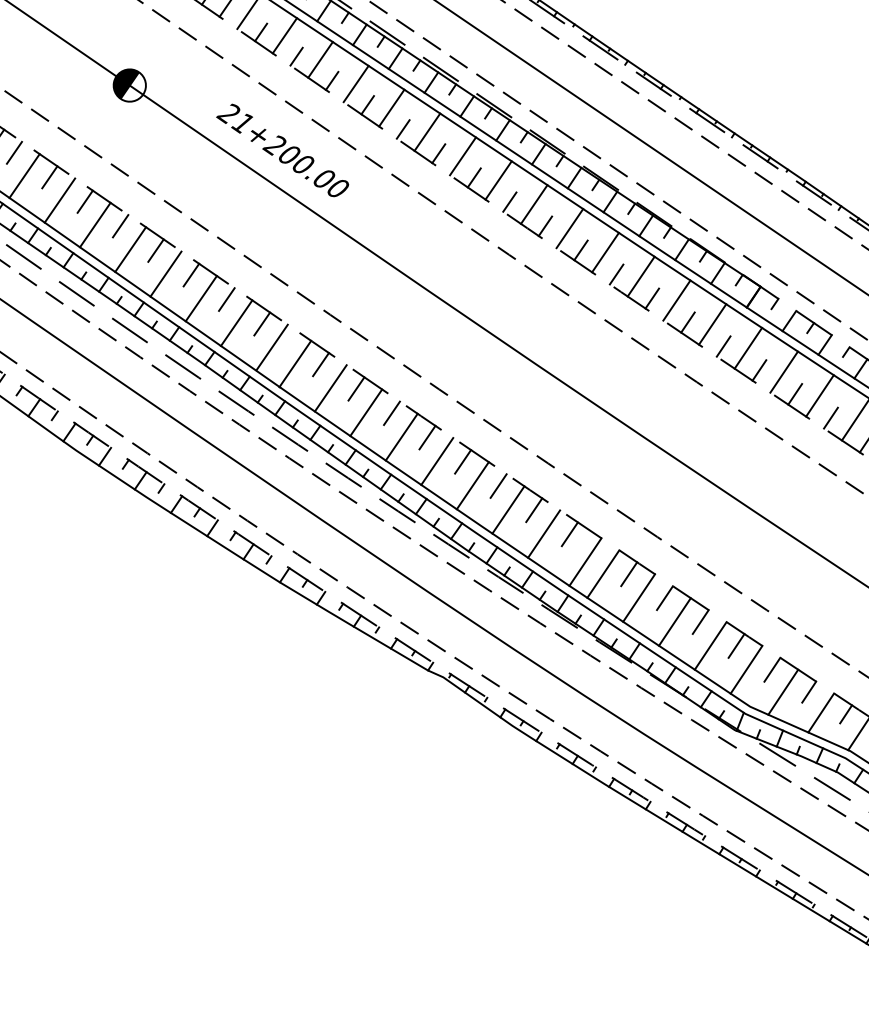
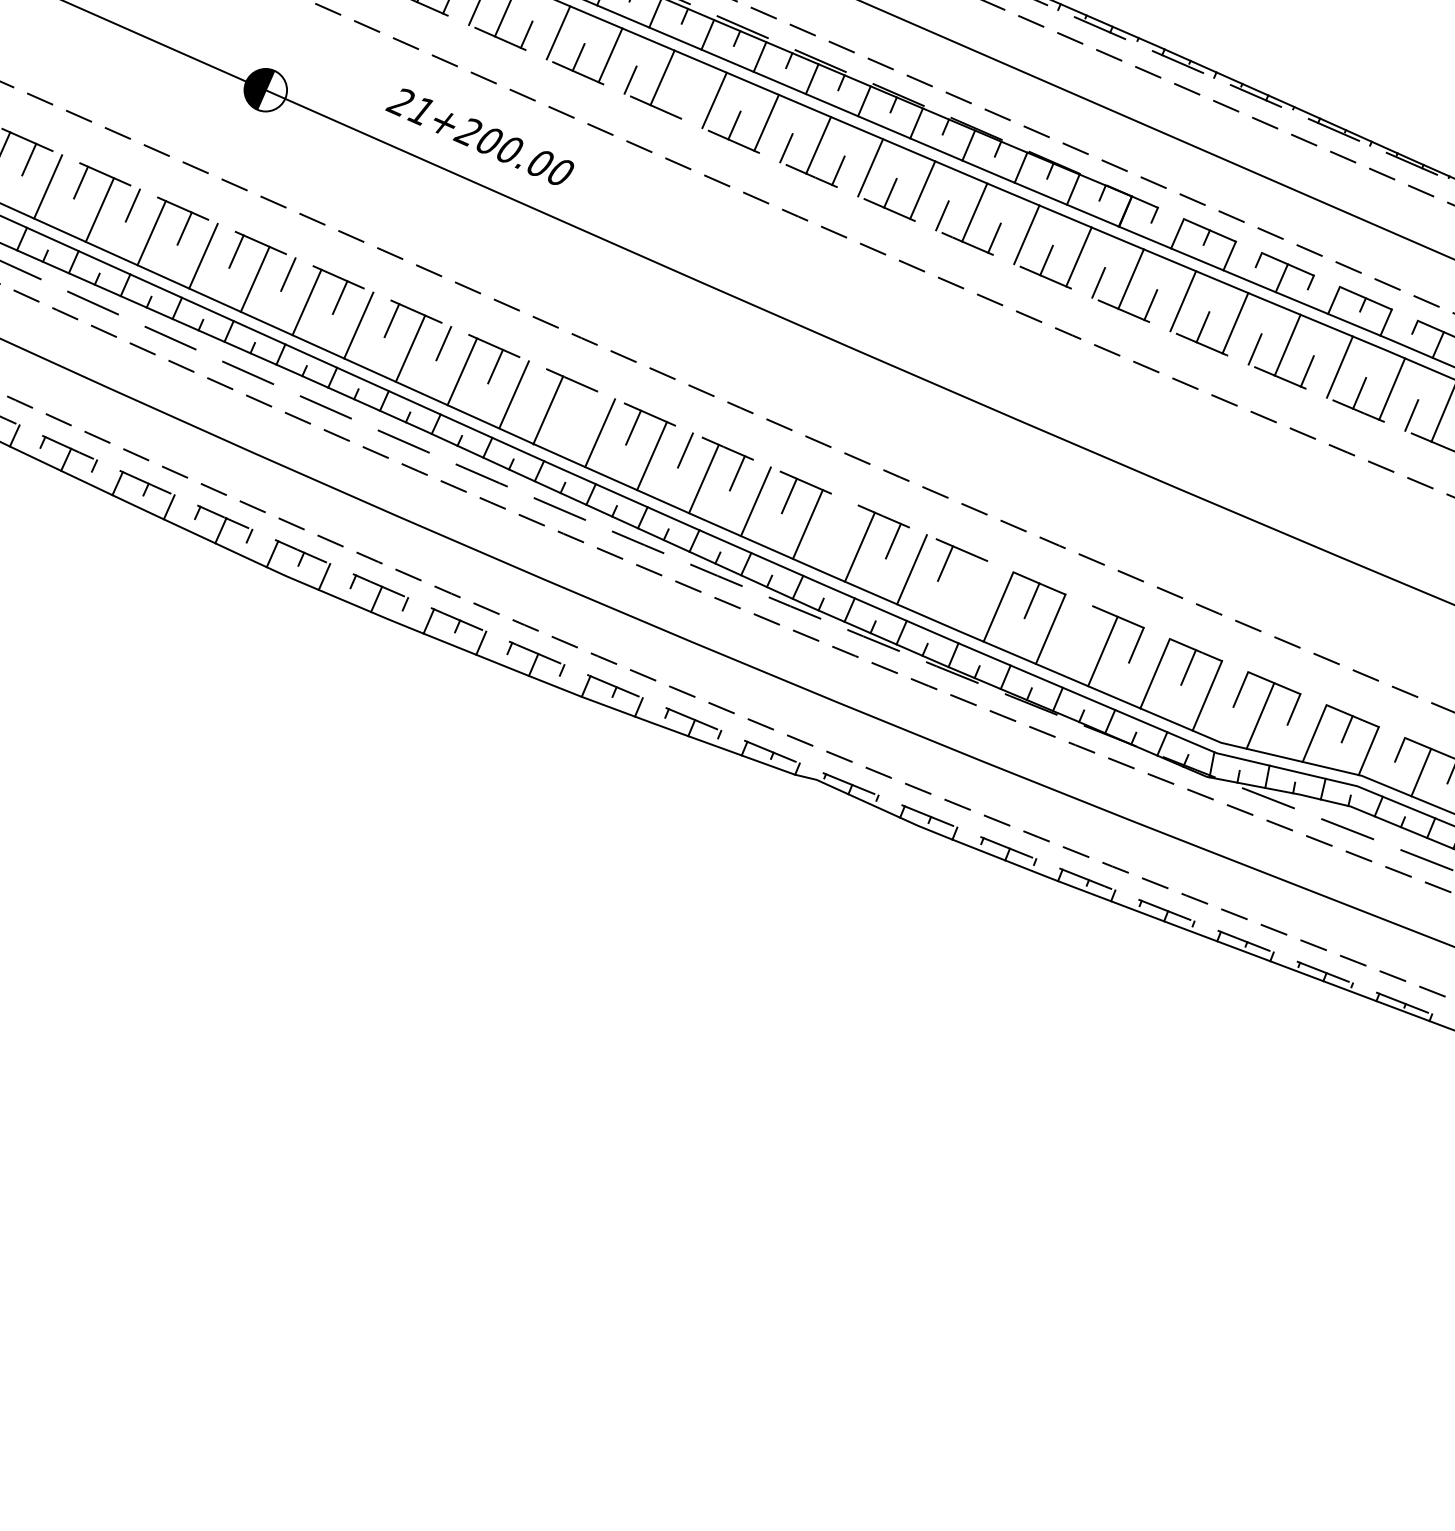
line: (438, 153) -> (682, 102), removed
line: (320, 364) -> (581, 404), removed
line: (497, 485) -> (840, 518), removed
line: (585, 561) -> (972, 595), removed
line: (664, 597) -> (1083, 622), removed

